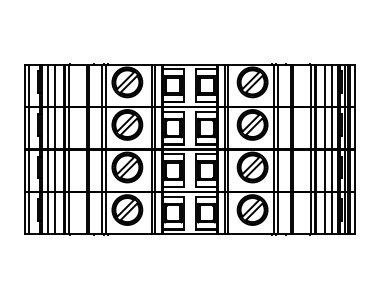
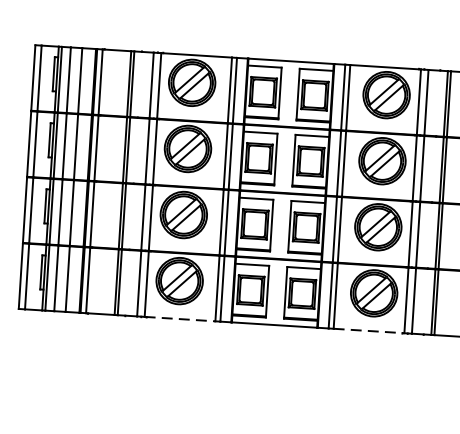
line: (129, 234) -> (180, 319), solid -> dashed
line: (250, 234) -> (368, 331), solid -> dashed

